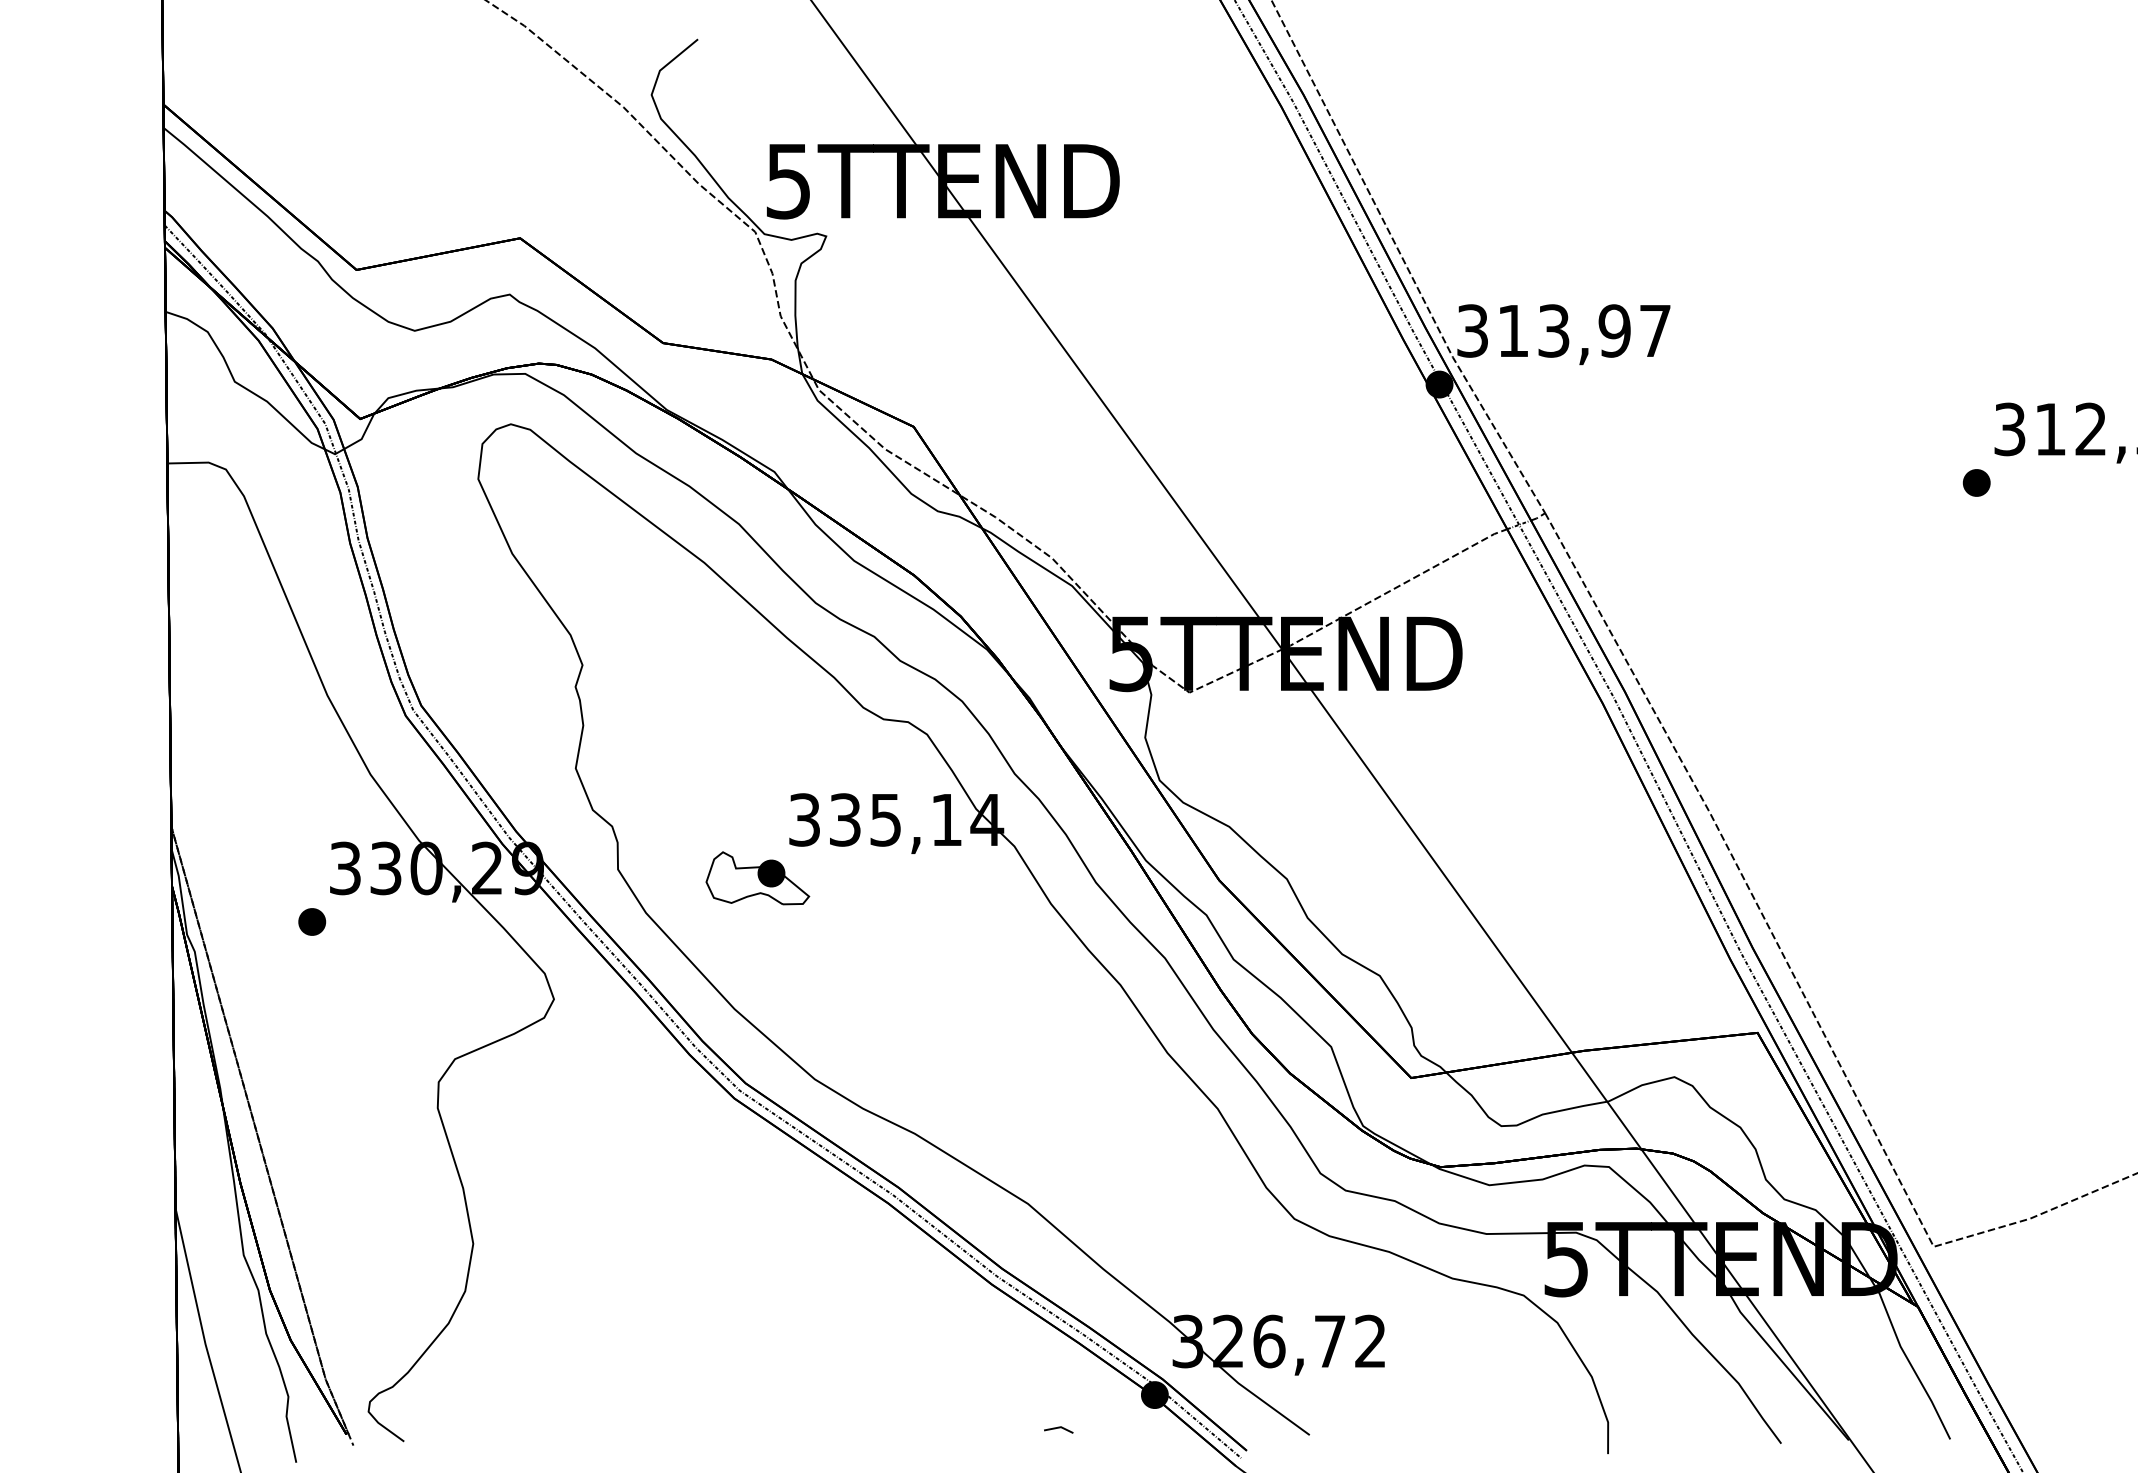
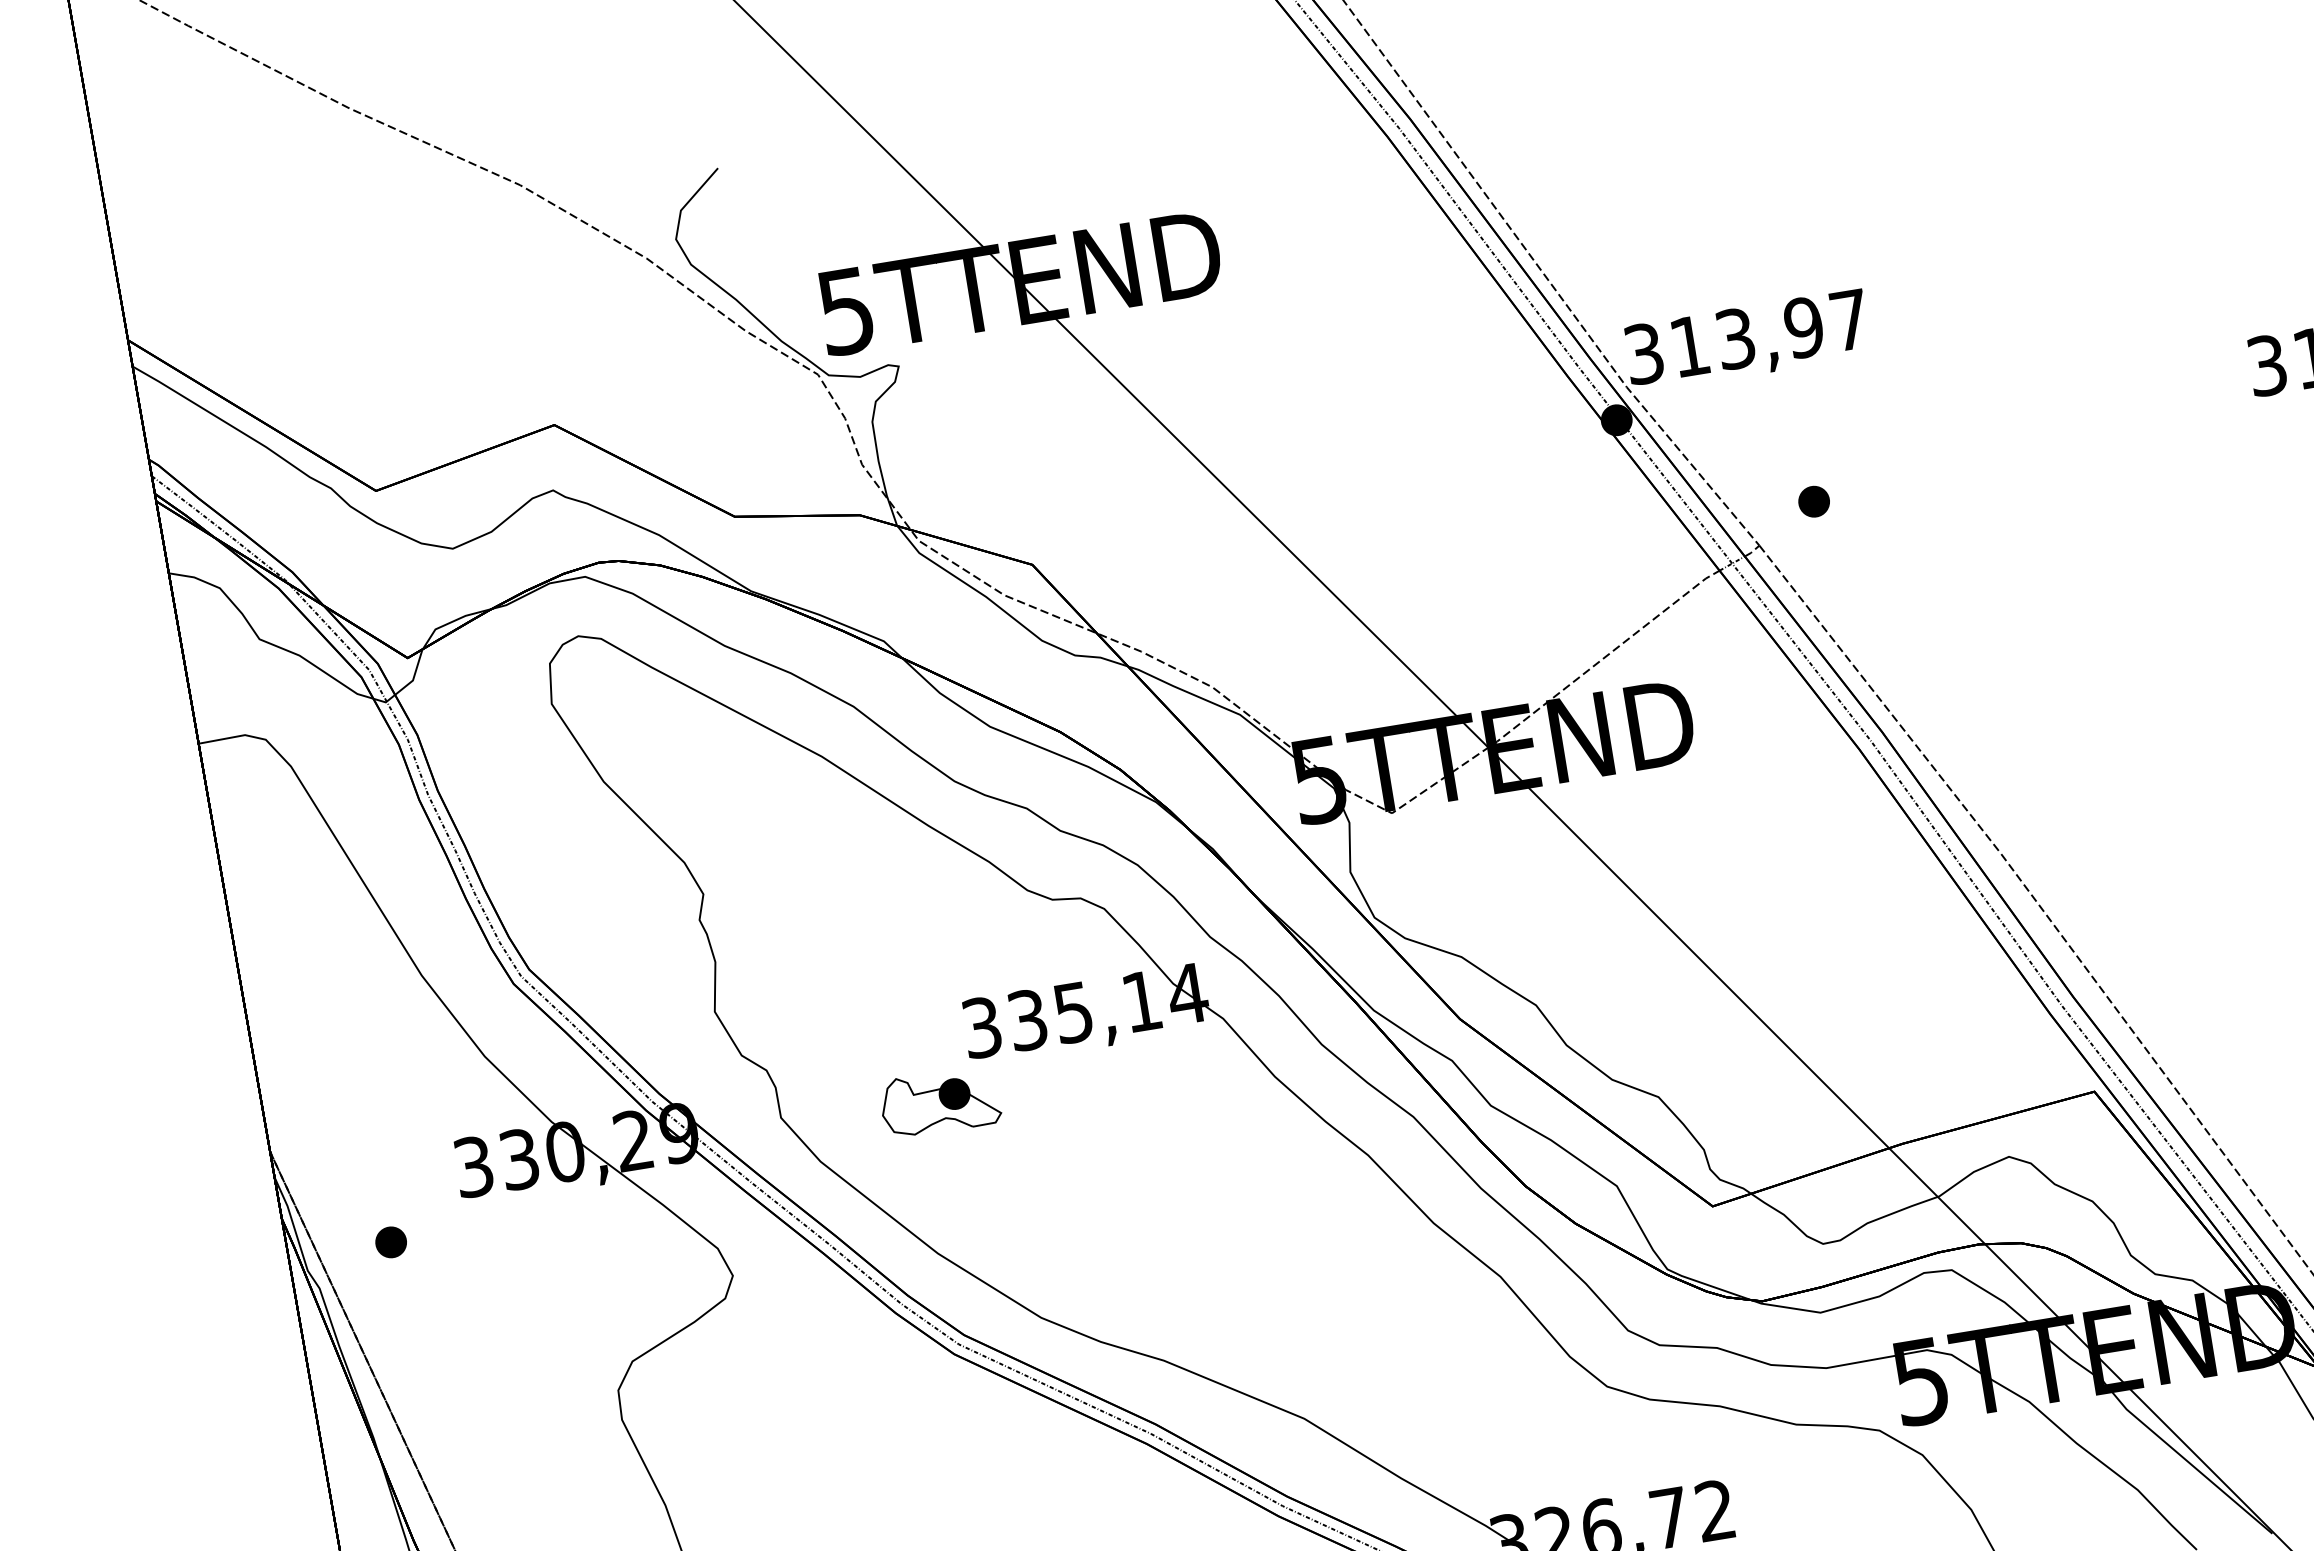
part: (1976, 482) -> (1813, 501), moved
part: (312, 921) -> (391, 1241), moved

